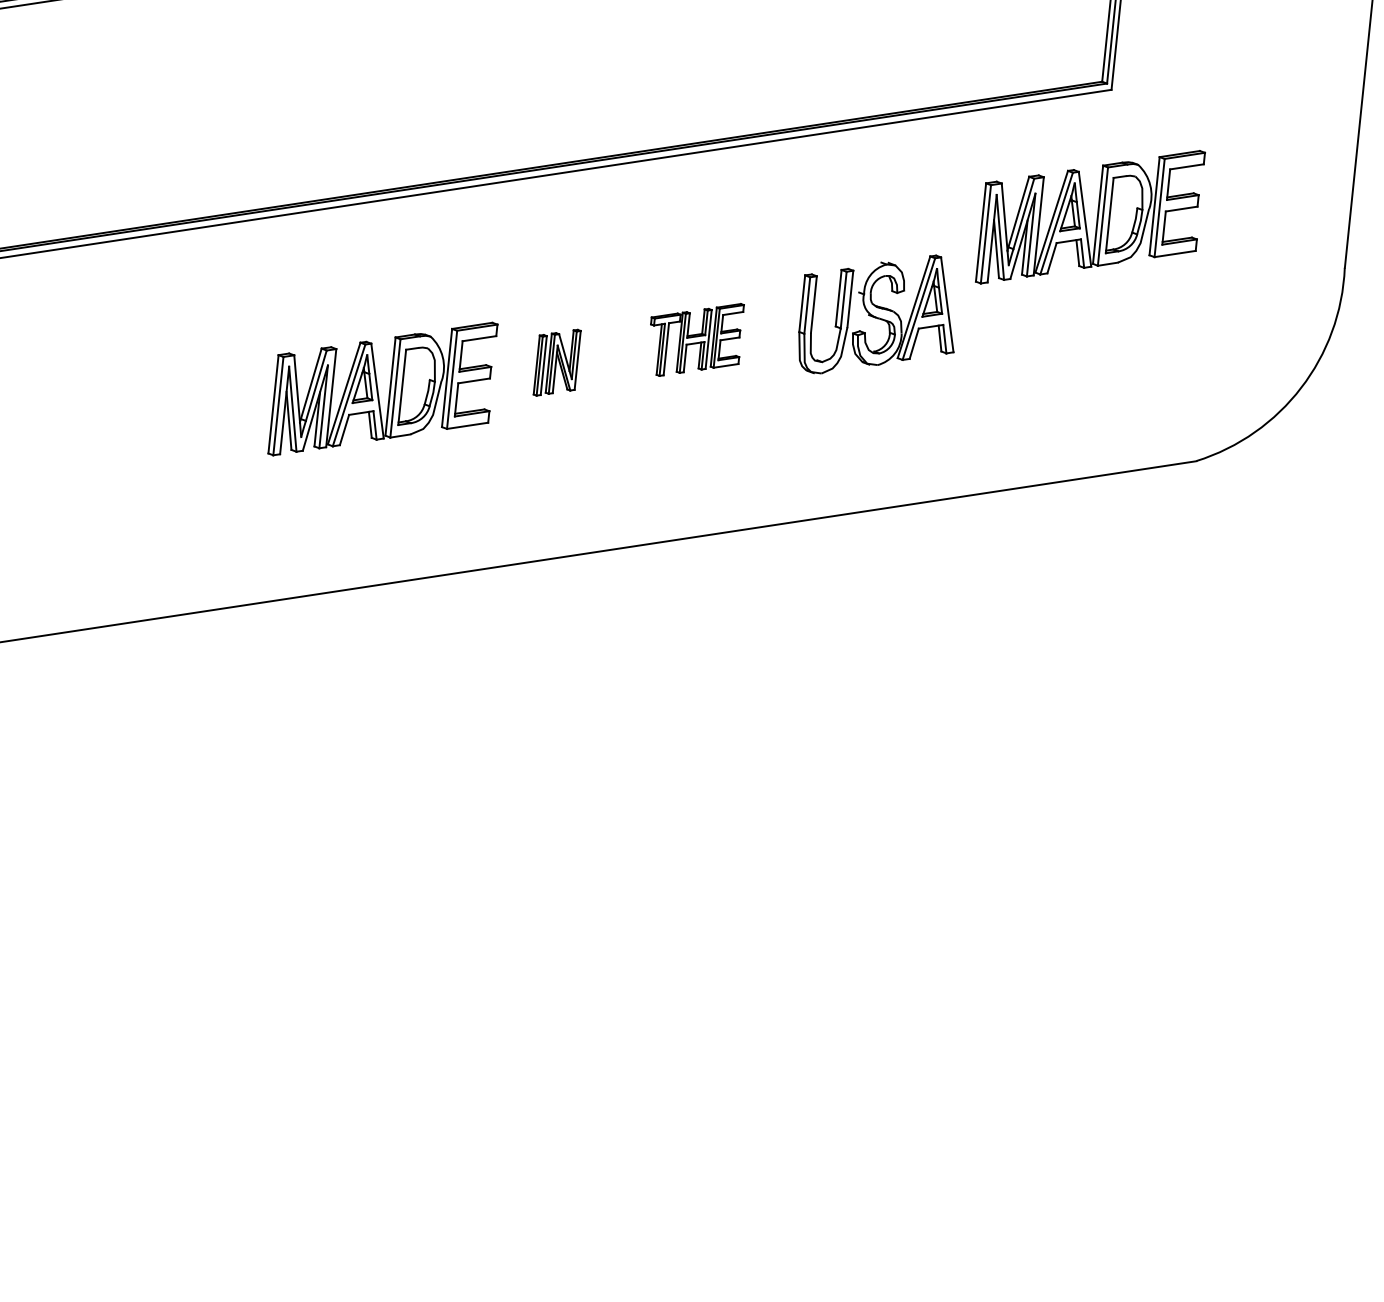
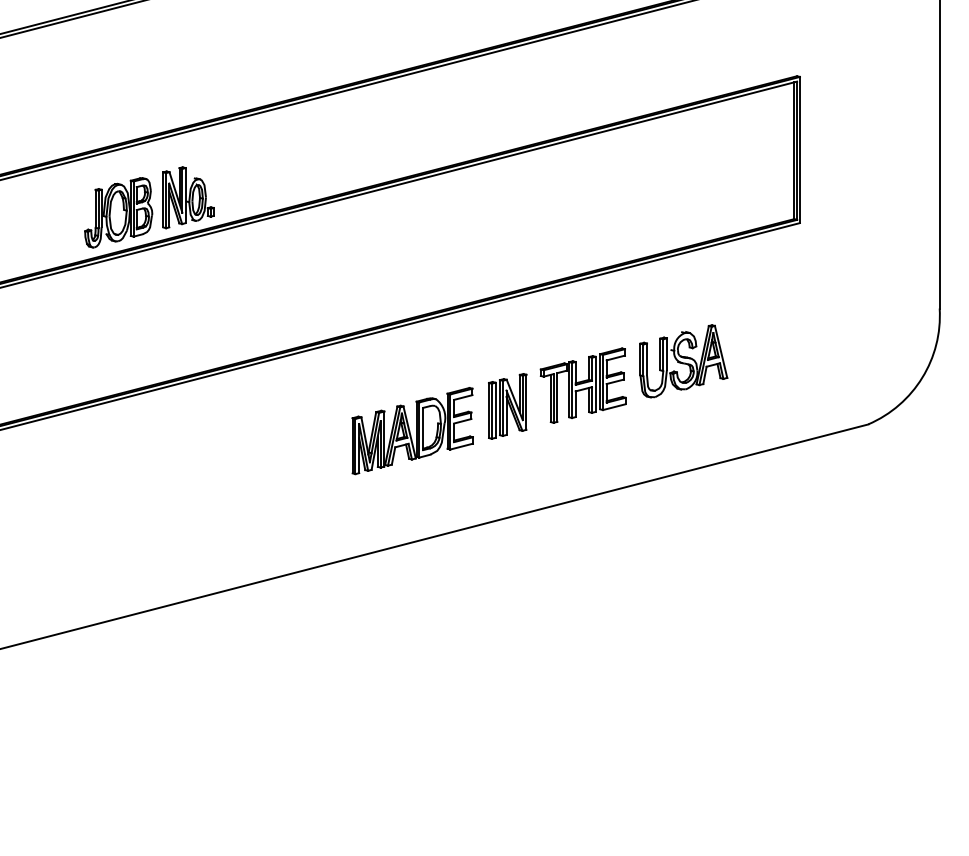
part: (1090, 218) -> (795, 295), removed
part: (694, 339) -> (582, 385), size x1.67
part: (556, 362) -> (507, 406), size x1.67

